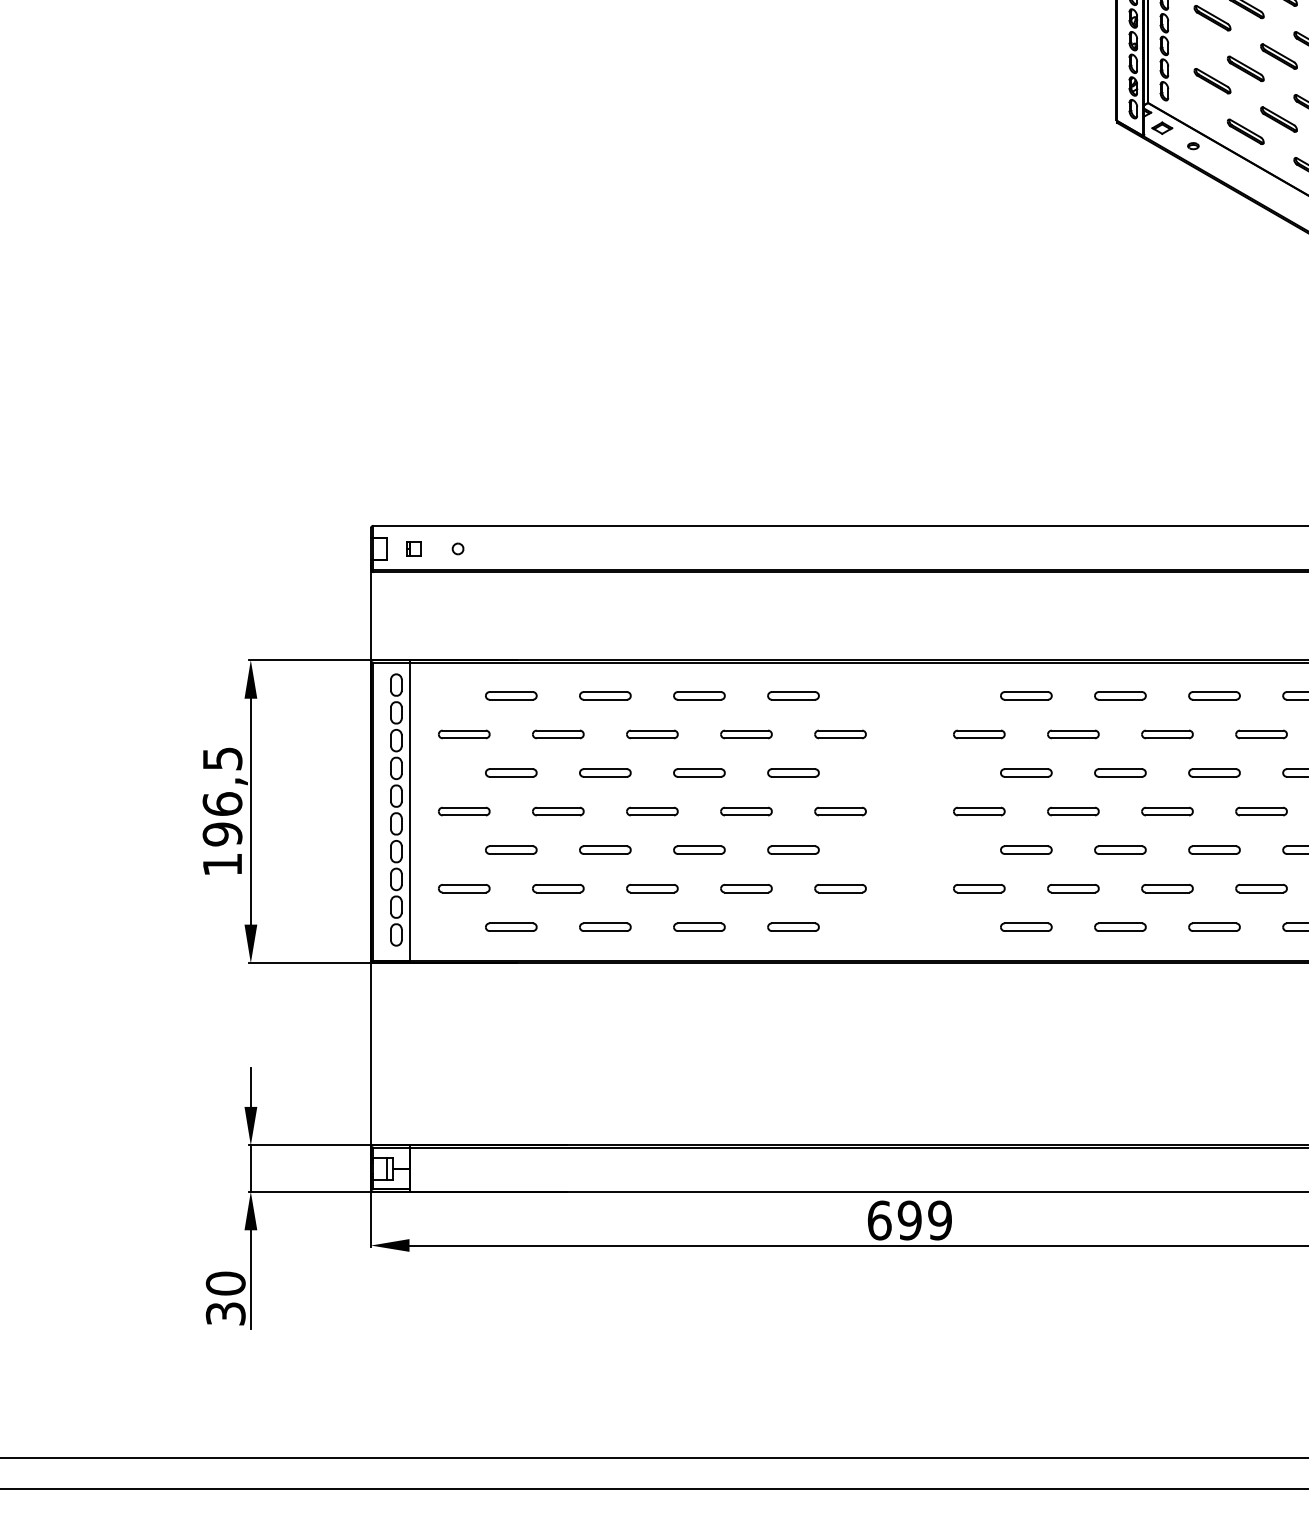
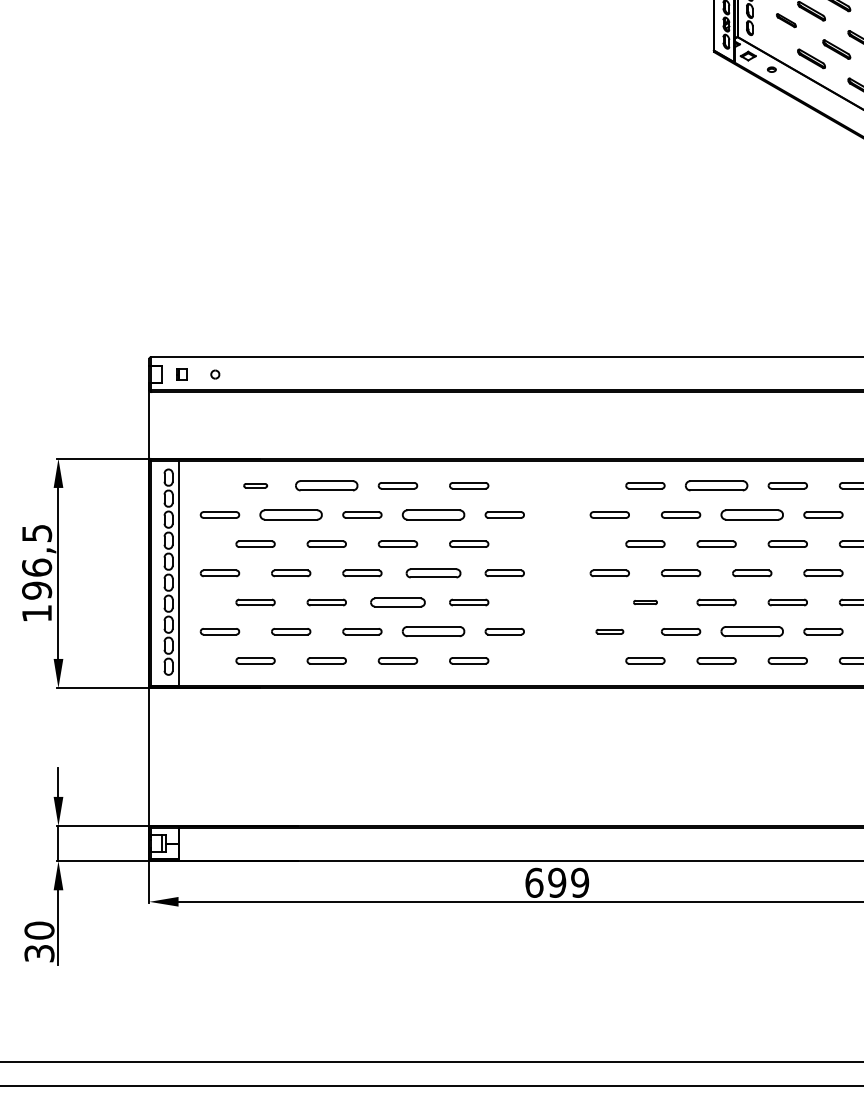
part: (1212, 81) -> (786, 20), size x0.7
part: (511, 695) -> (255, 485), size x0.6
part: (605, 695) -> (326, 485), size x1.6
part: (1120, 695) -> (716, 485), size x1.6
part: (558, 734) -> (291, 515), size x1.6
part: (746, 734) -> (433, 515), size x1.6
part: (1167, 734) -> (752, 515), size x1.6
part: (746, 811) -> (433, 573), size x1.4
part: (699, 849) -> (398, 602), size x1.4
part: (1026, 849) -> (645, 602), size x0.6
part: (746, 888) -> (433, 631), size x1.6
part: (979, 888) -> (609, 631), size x0.7
part: (1167, 888) -> (752, 631), size x1.6

